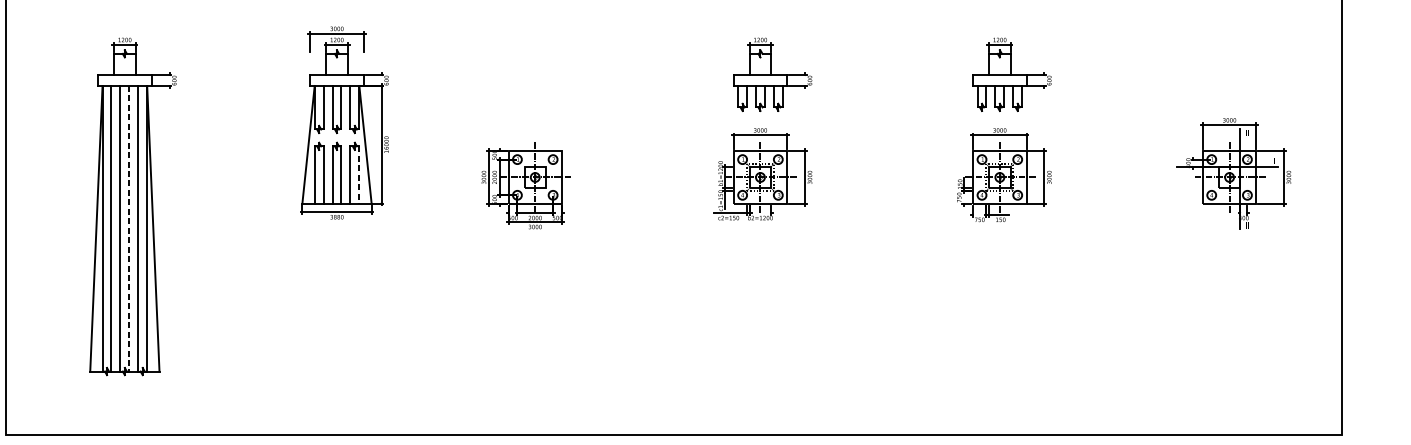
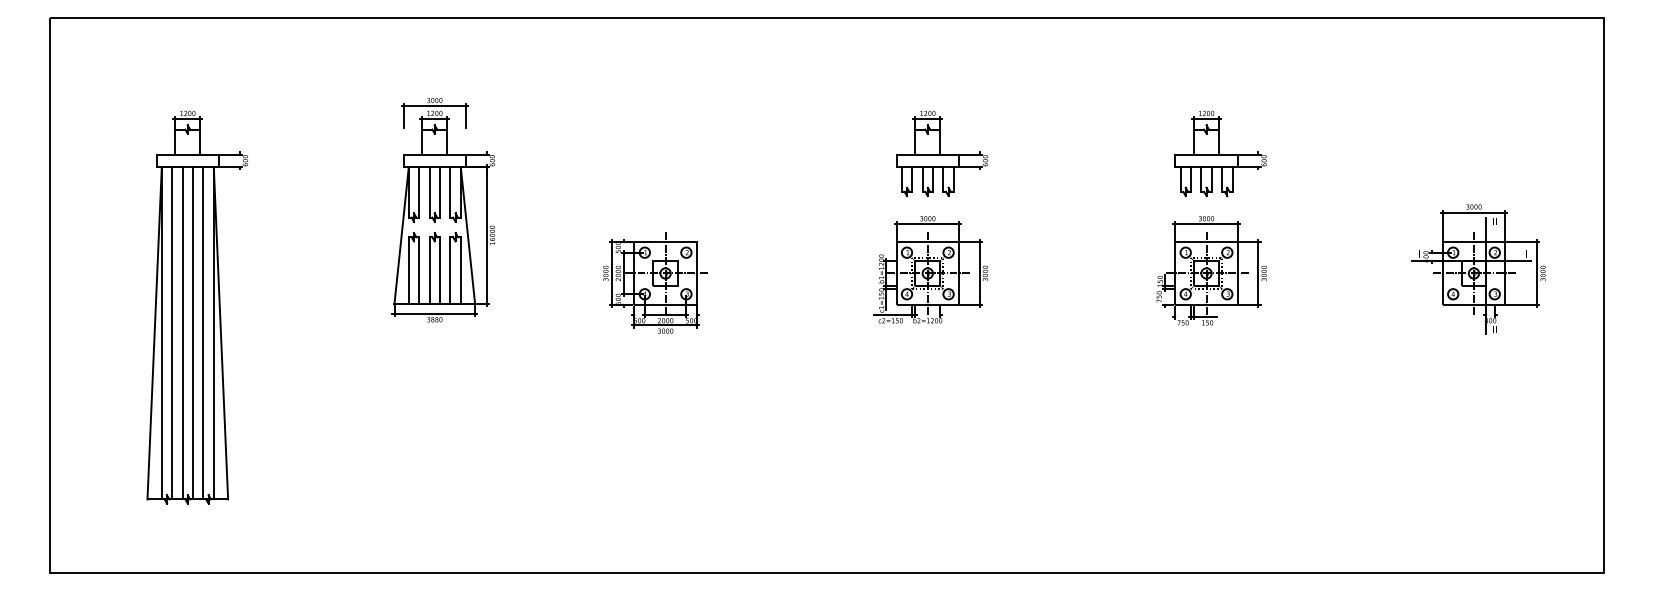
line: (359, 175) -> (460, 271), dashed -> solid
line: (129, 229) -> (193, 333), dashed -> solid

